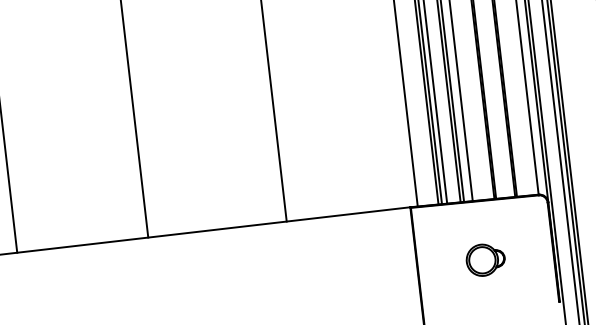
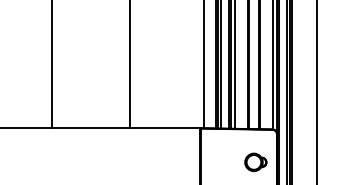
part: (484, 258) -> (255, 161), moved

